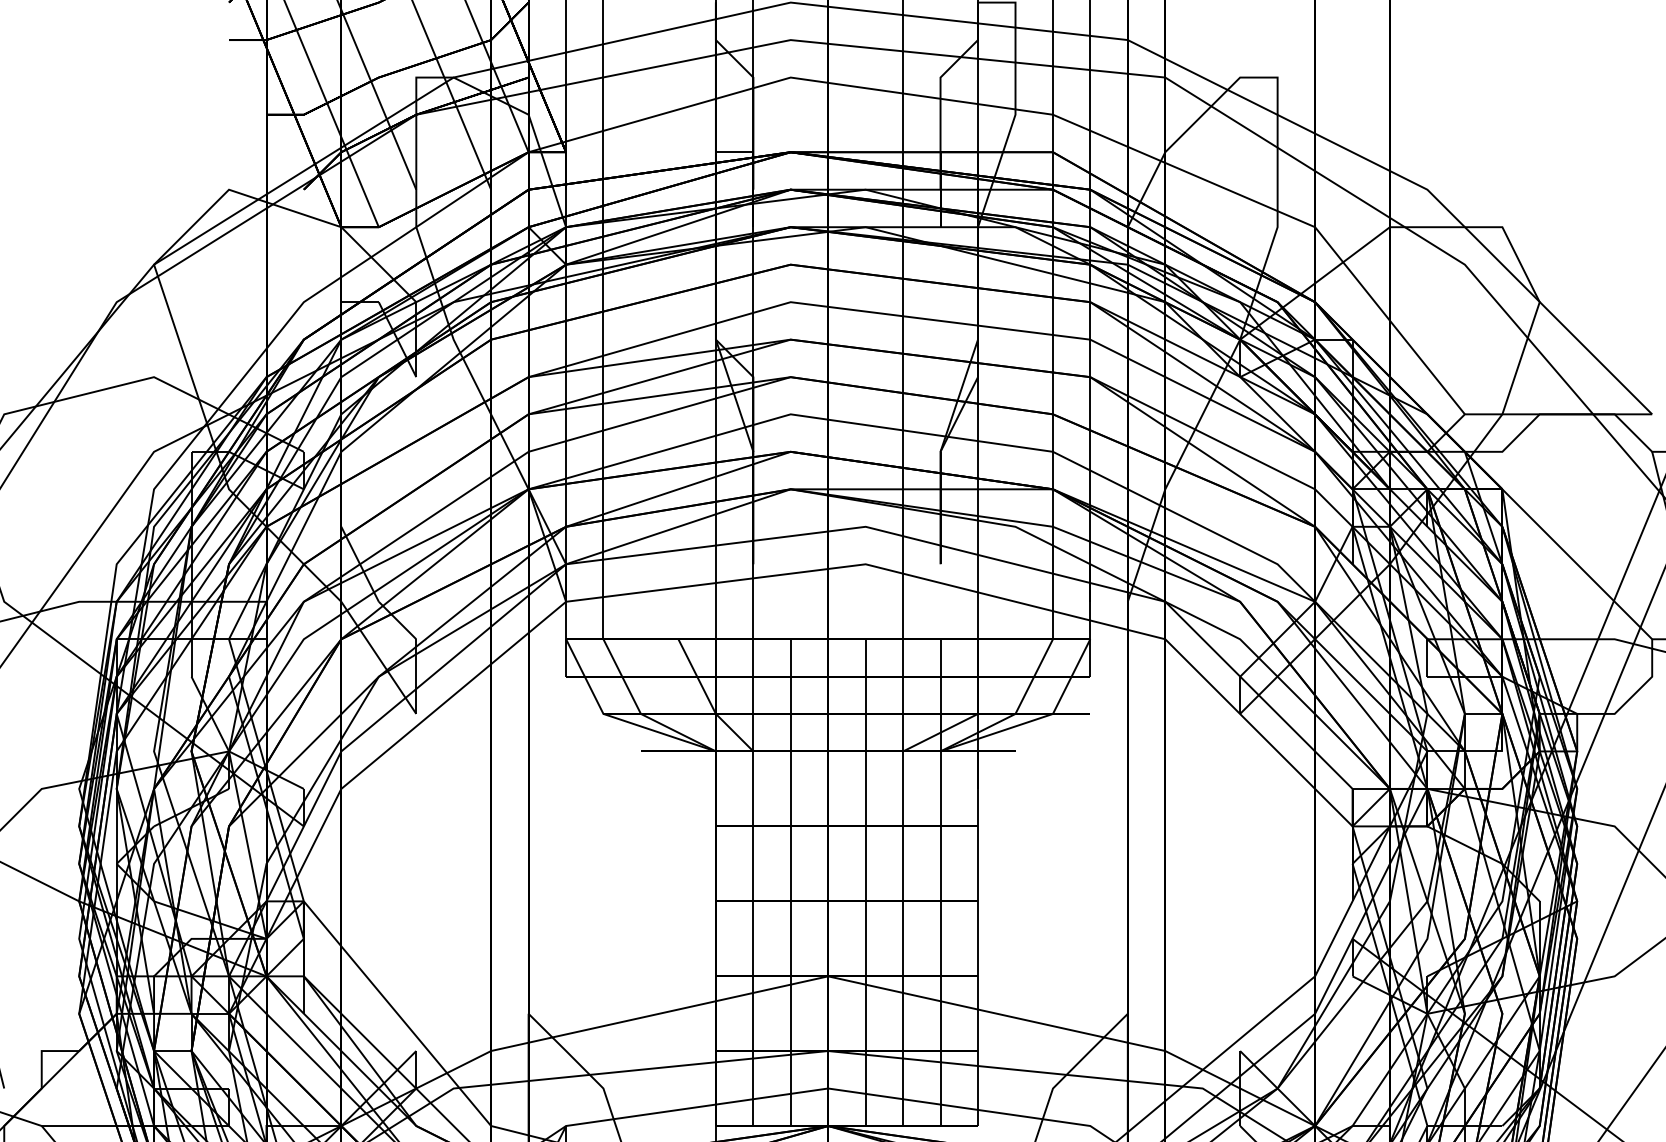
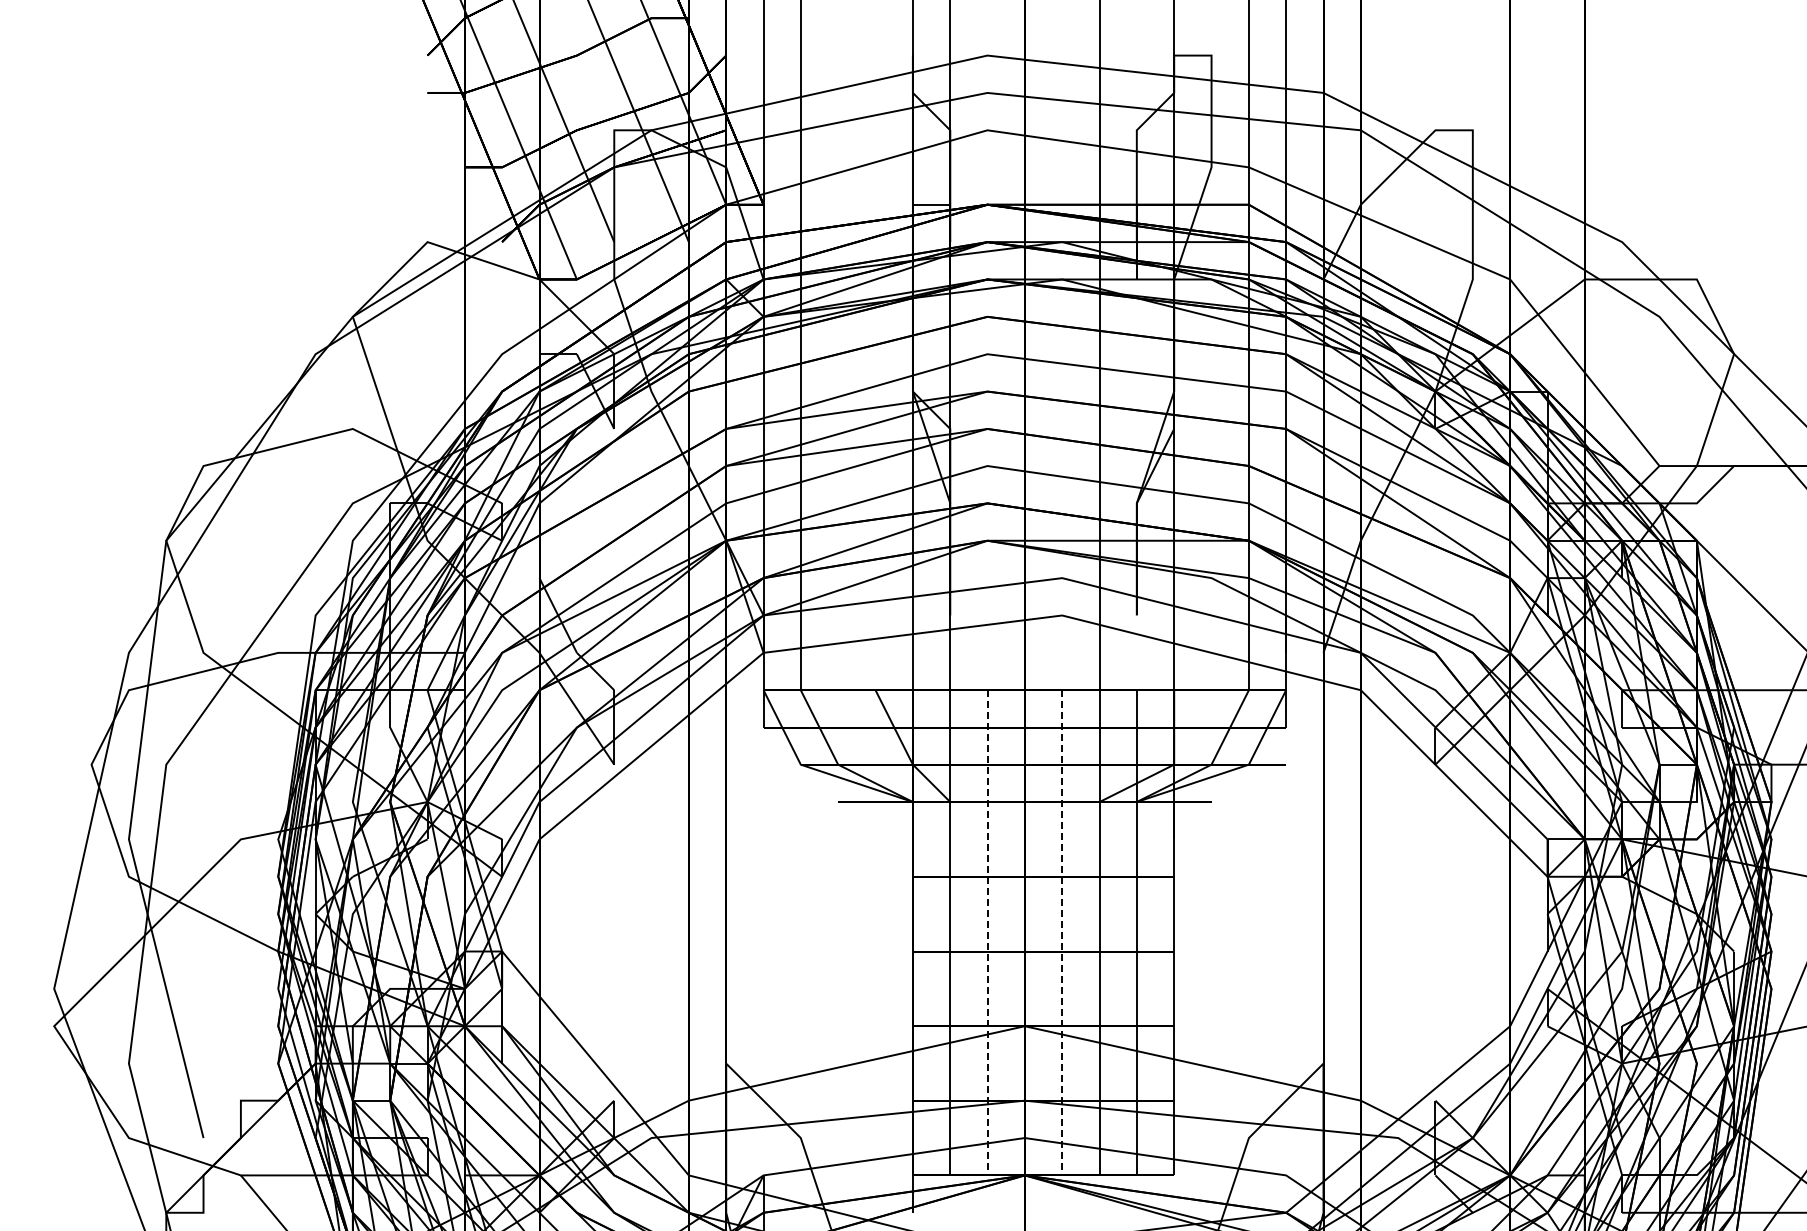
line: (790, 882) -> (987, 932), solid -> dashed
line: (865, 882) -> (1062, 932), solid -> dashed

